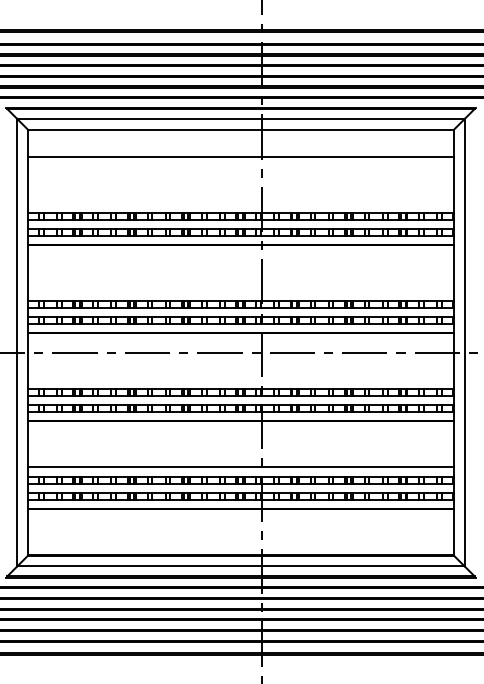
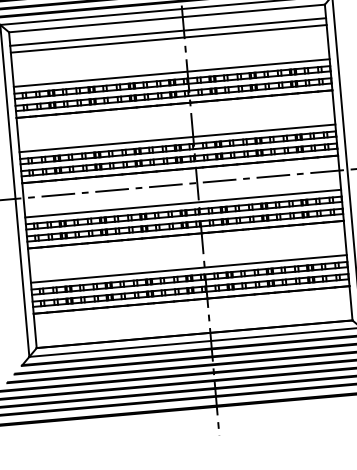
line: (240, 148) -> (167, 32), added
line: (240, 203) -> (171, 73), added
line: (240, 291) -> (177, 138), added
line: (240, 379) -> (182, 203), added

